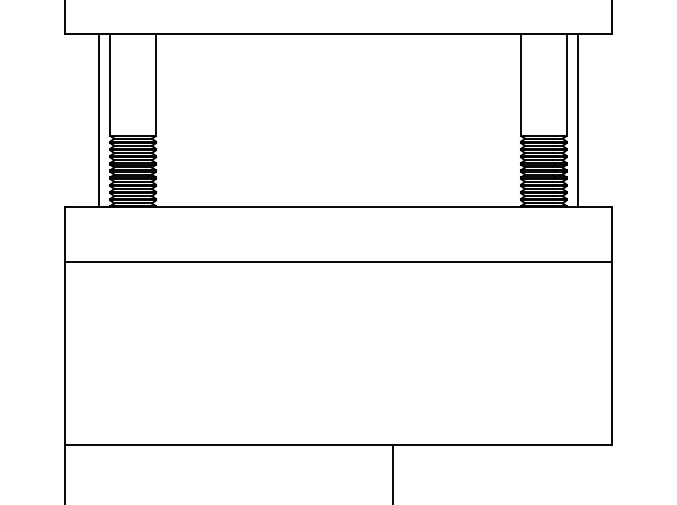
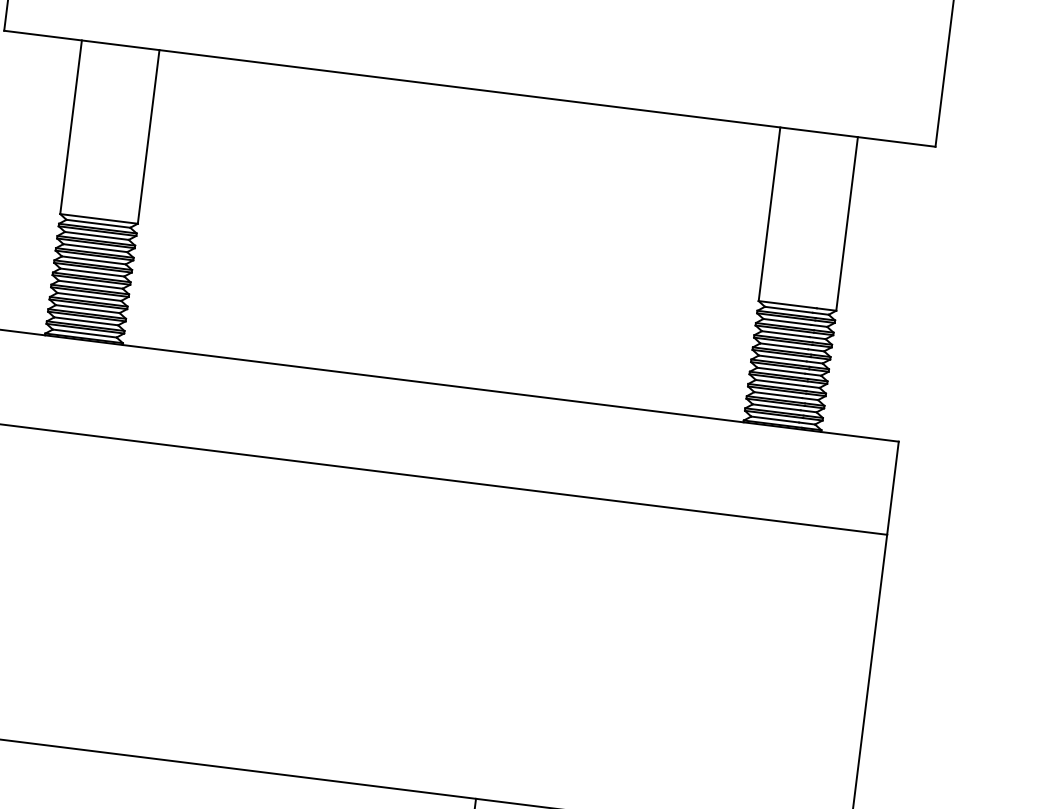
line: (99, 120) -> (45, 185), removed
line: (577, 120) -> (857, 286), removed

